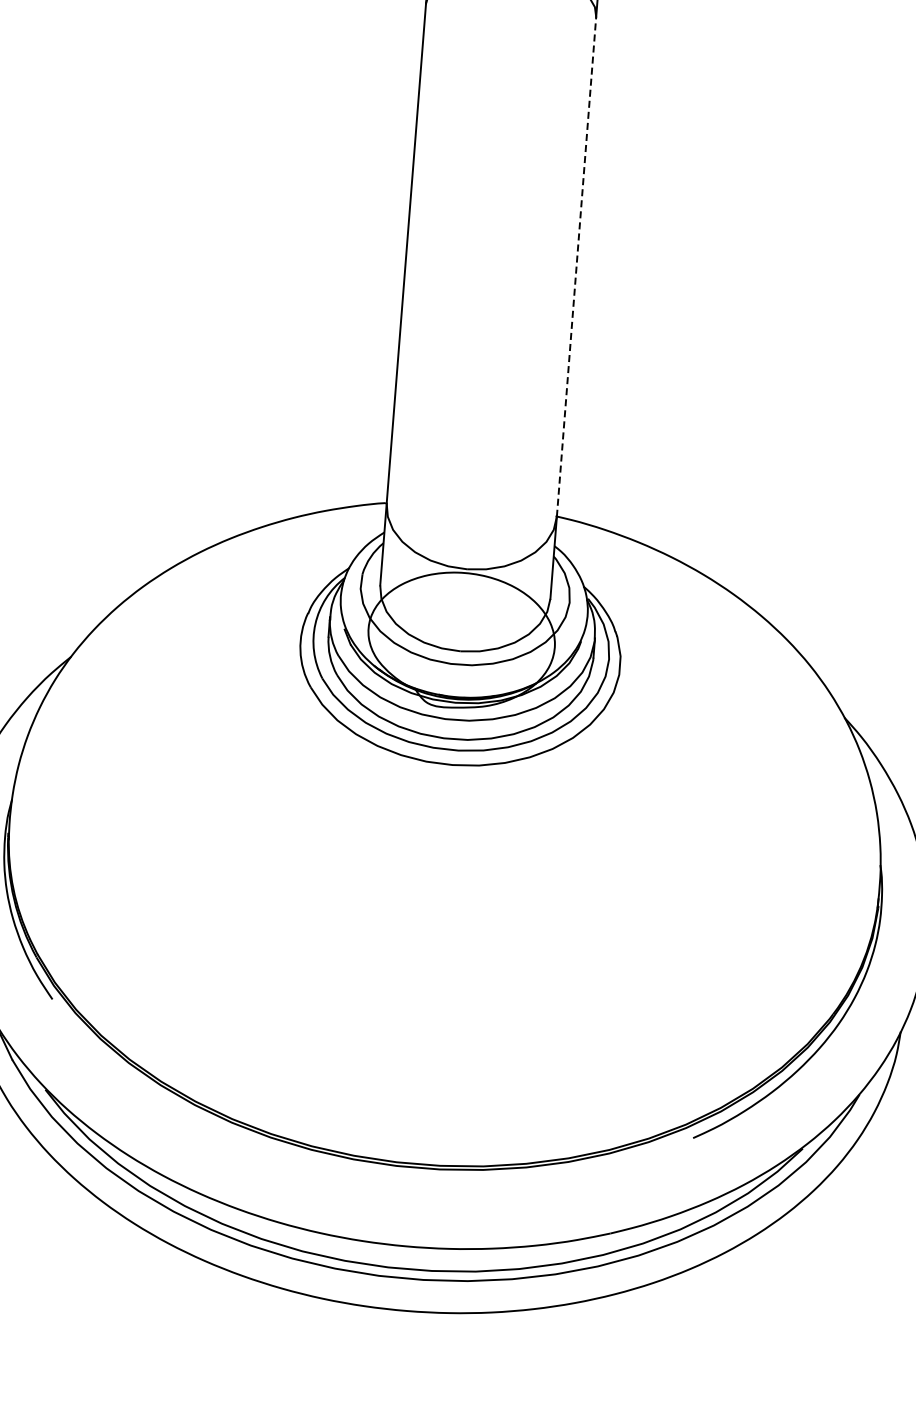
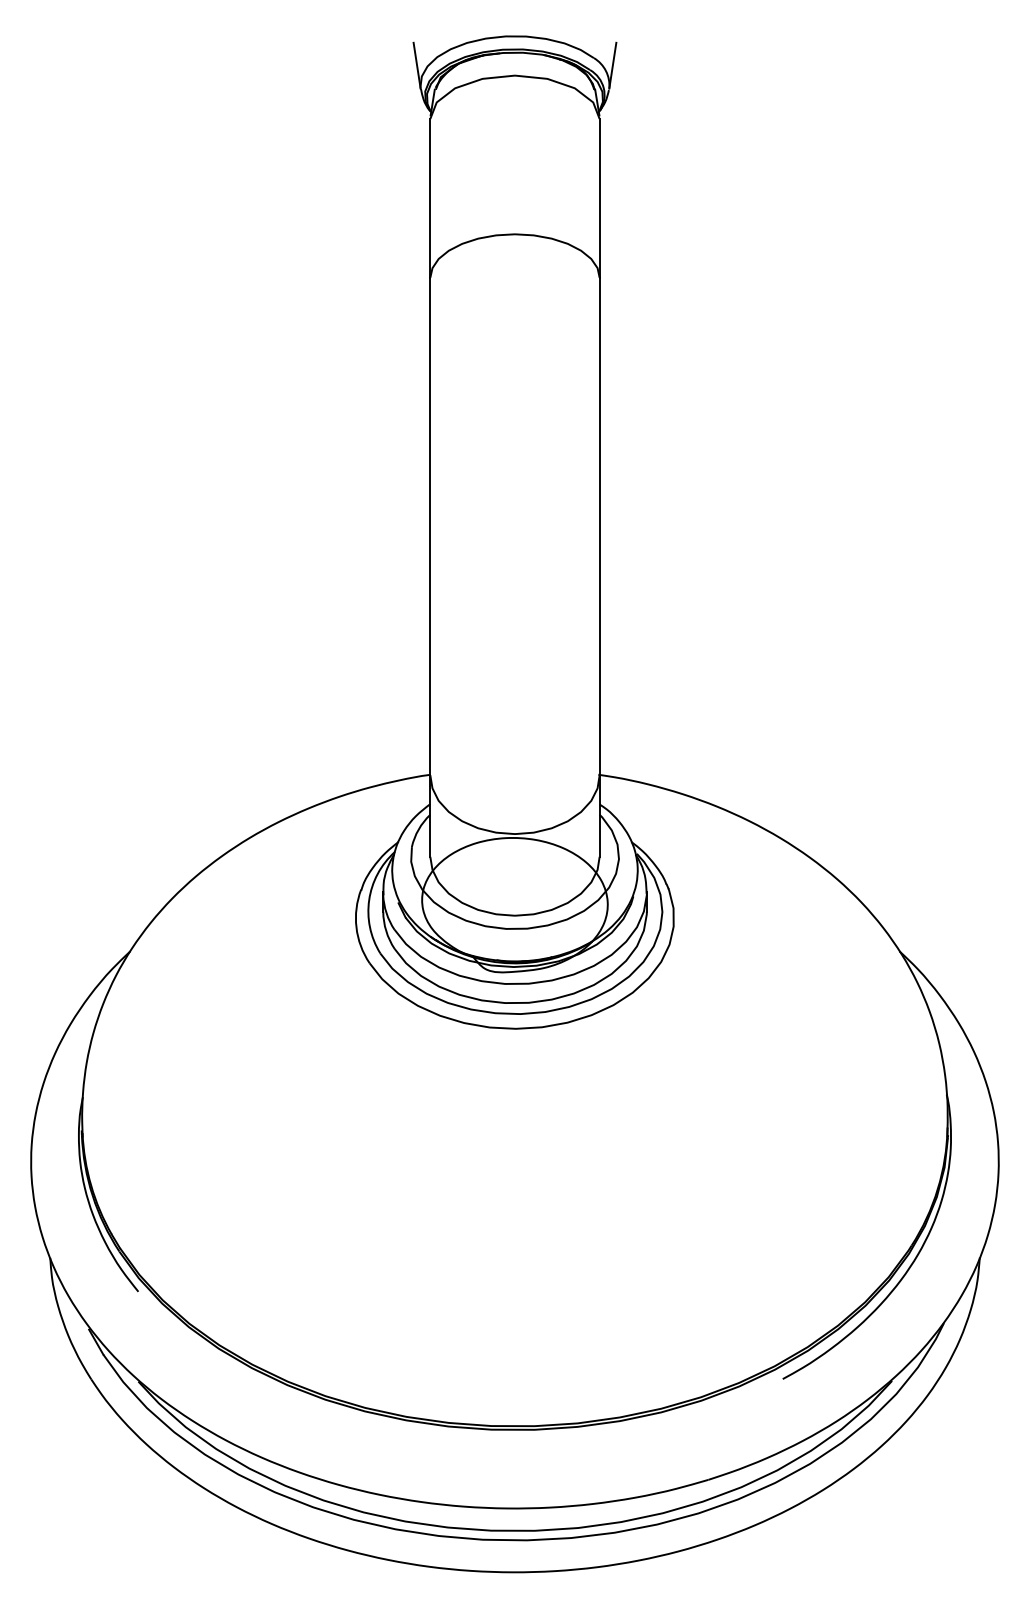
line: (576, 266) -> (599, 526), dashed -> solid

